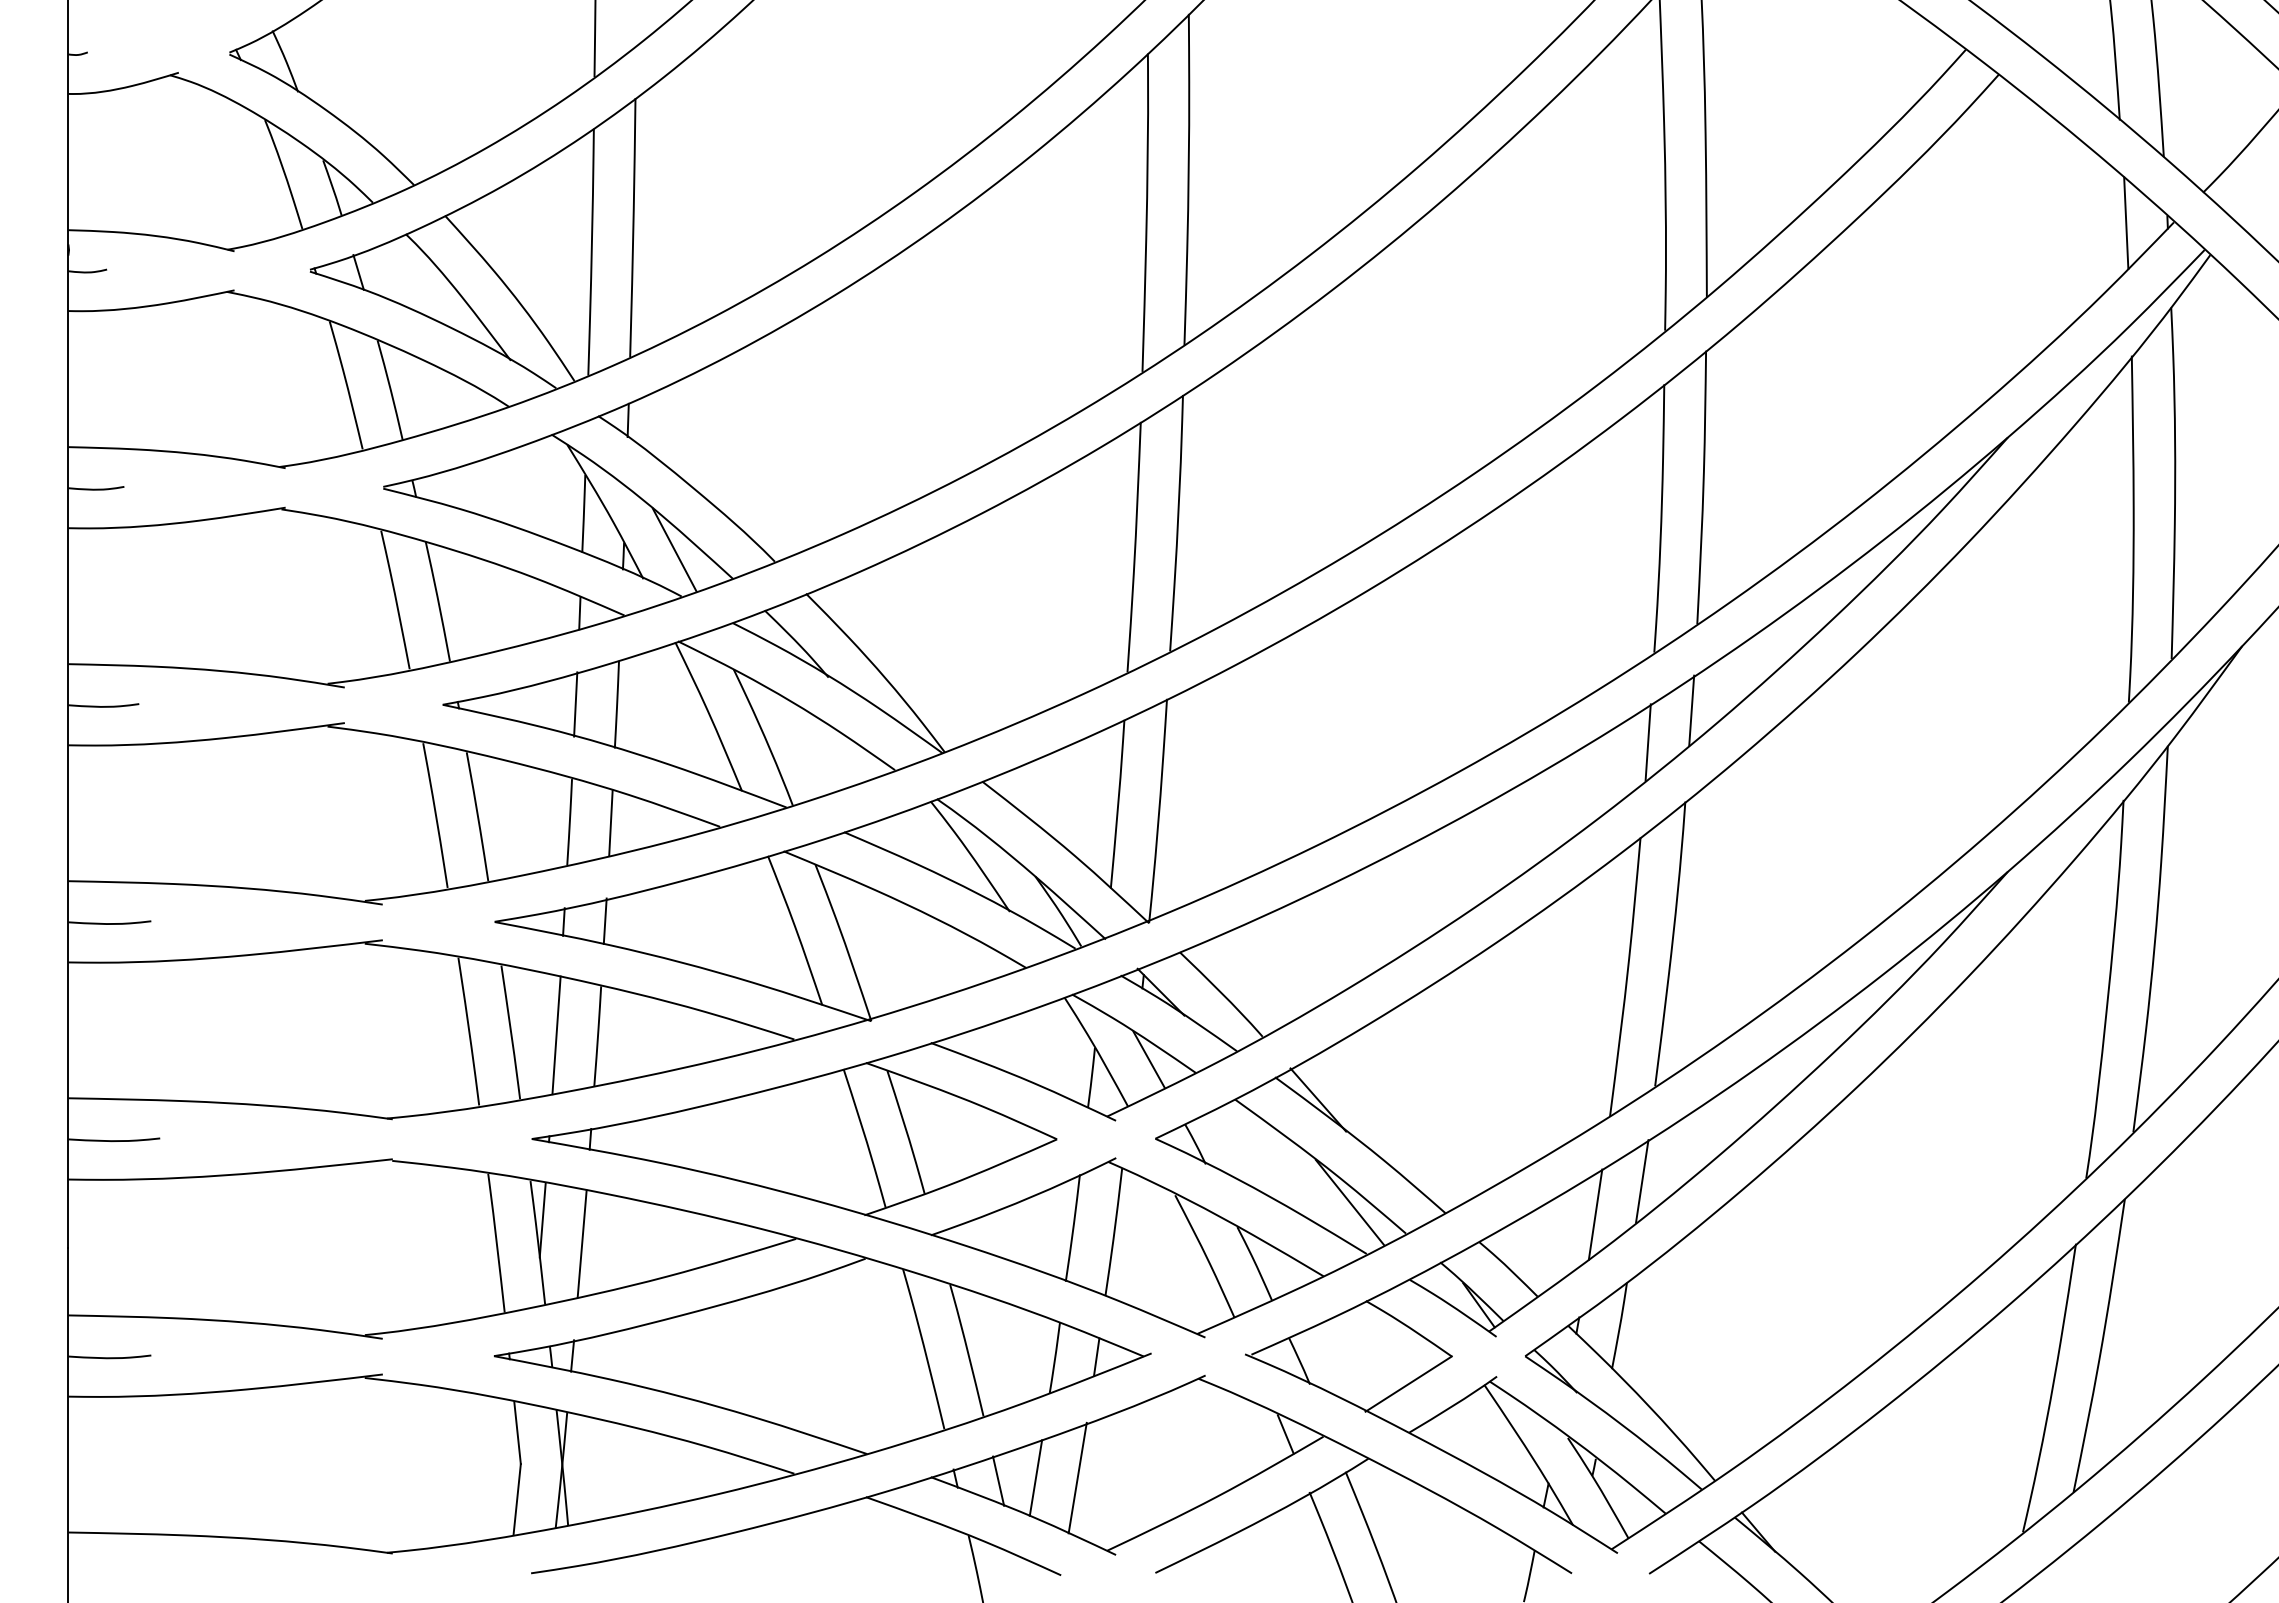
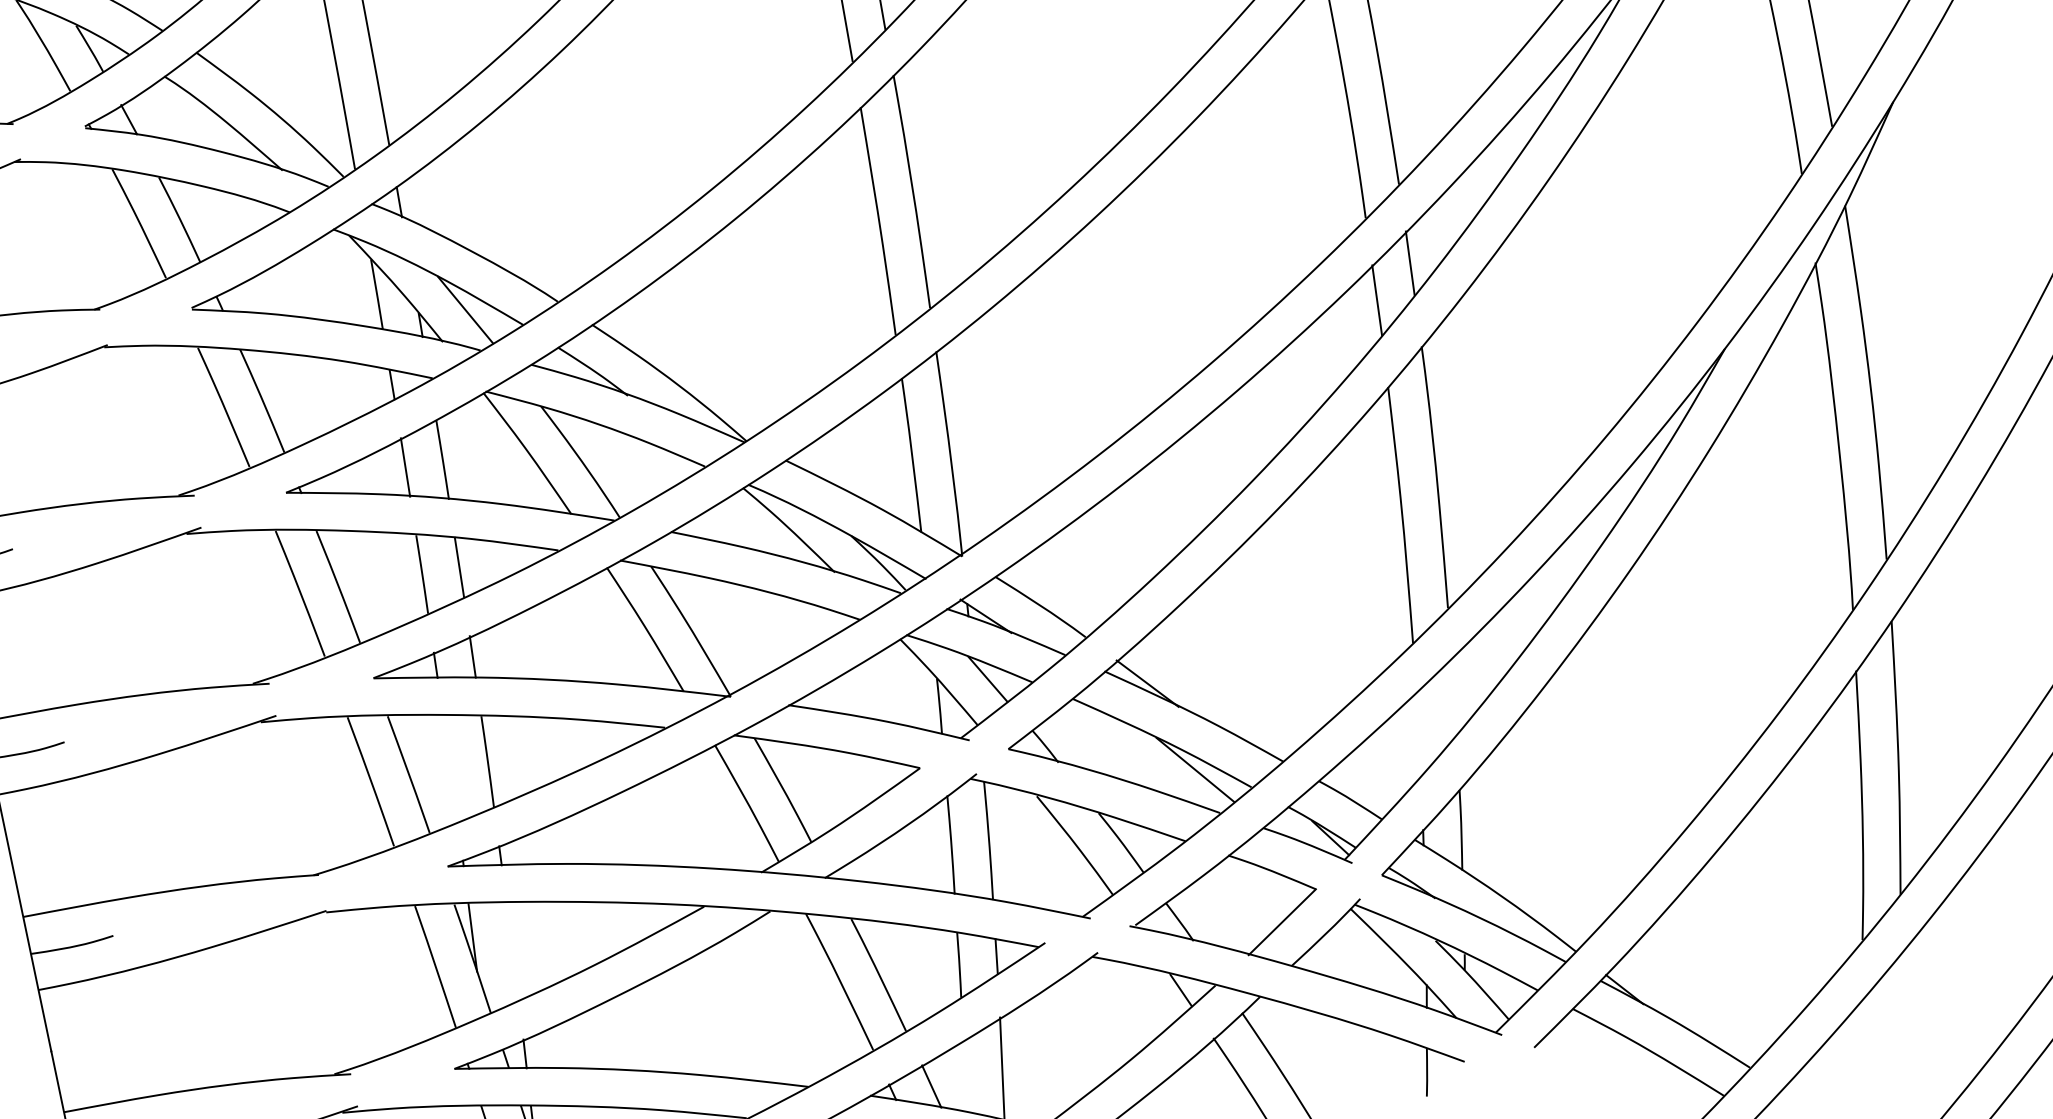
line: (556, 1035) -> (450, 768), removed
line: (1642, 1181) -> (1454, 696), removed
line: (1595, 1214) -> (1418, 734), removed
line: (581, 1243) -> (511, 951), removed
line: (1035, 1477) -> (964, 1076), removed

